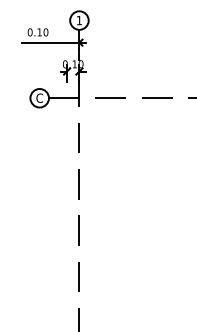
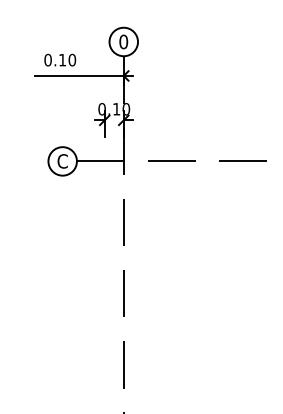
text: (79, 20) -> (123, 41), 1 -> 0

